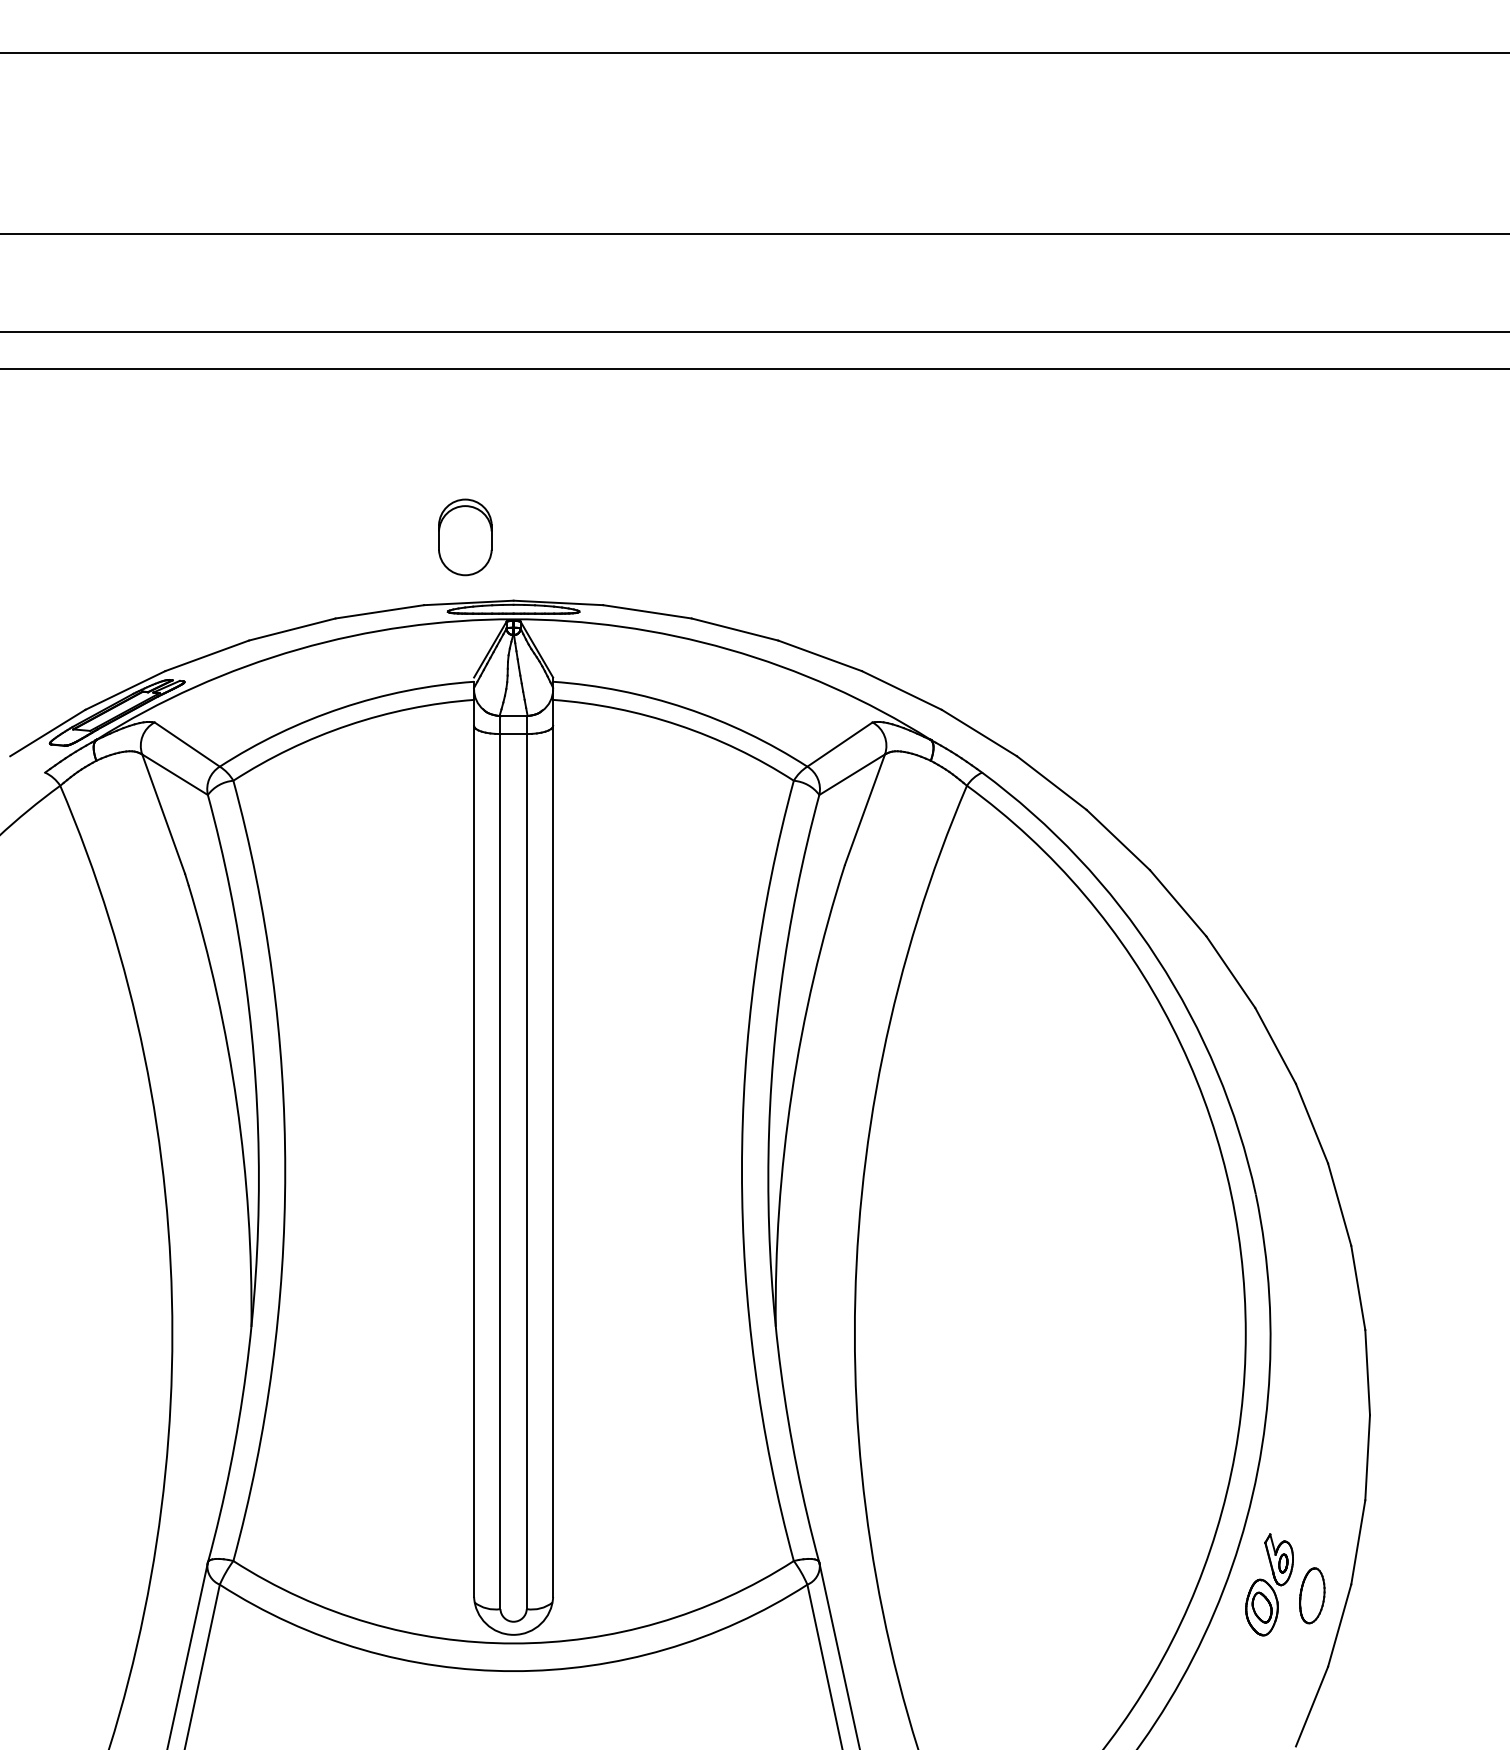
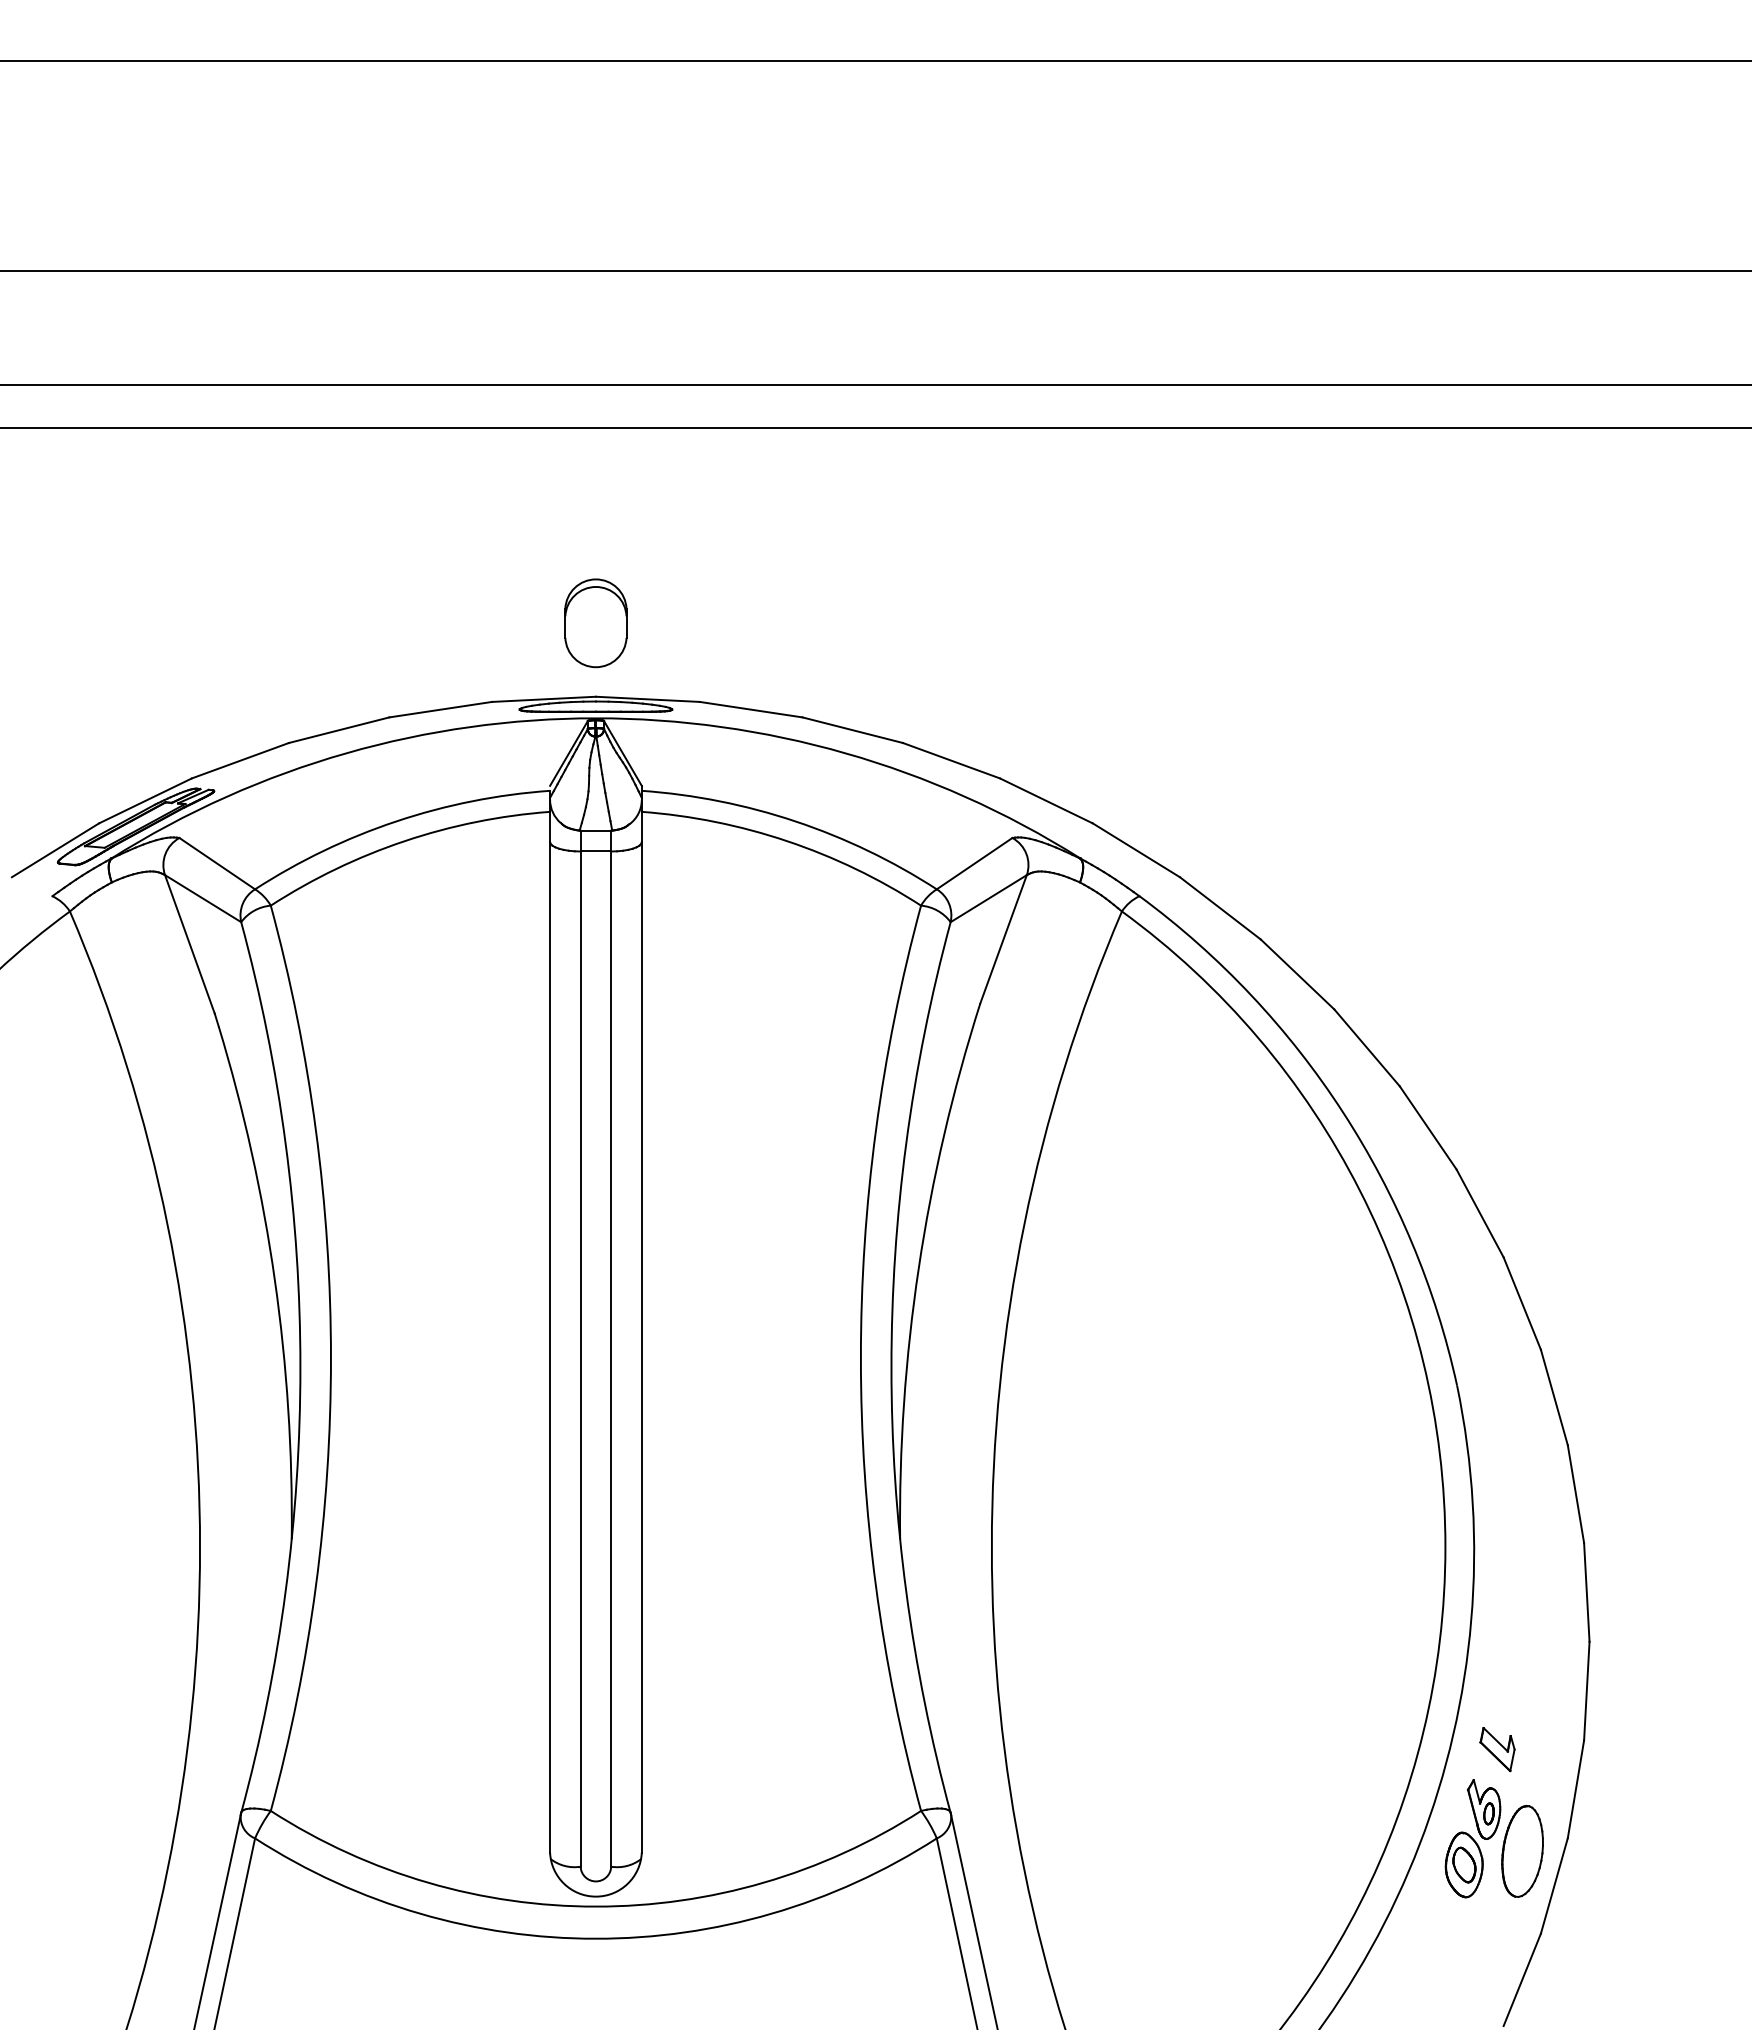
part: (464, 537) -> (595, 623), moved
part: (1290, 1508) -> (1497, 1749), added
part: (1312, 1595) -> (1522, 1850), size x1.43

